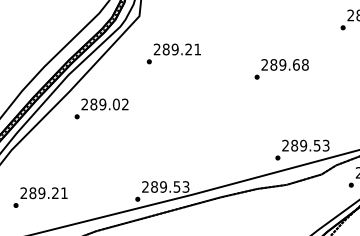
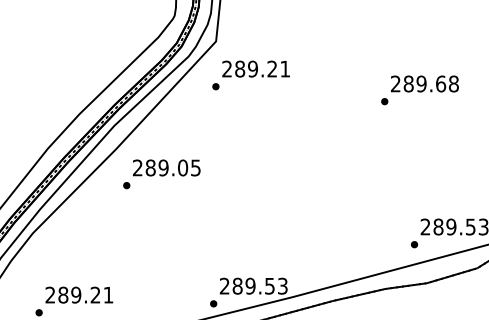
text: (173, 53) -> (250, 74), moved
text: (281, 69) -> (419, 90), moved
text: (125, 104) -> (196, 167), 289.02 -> 289.05

